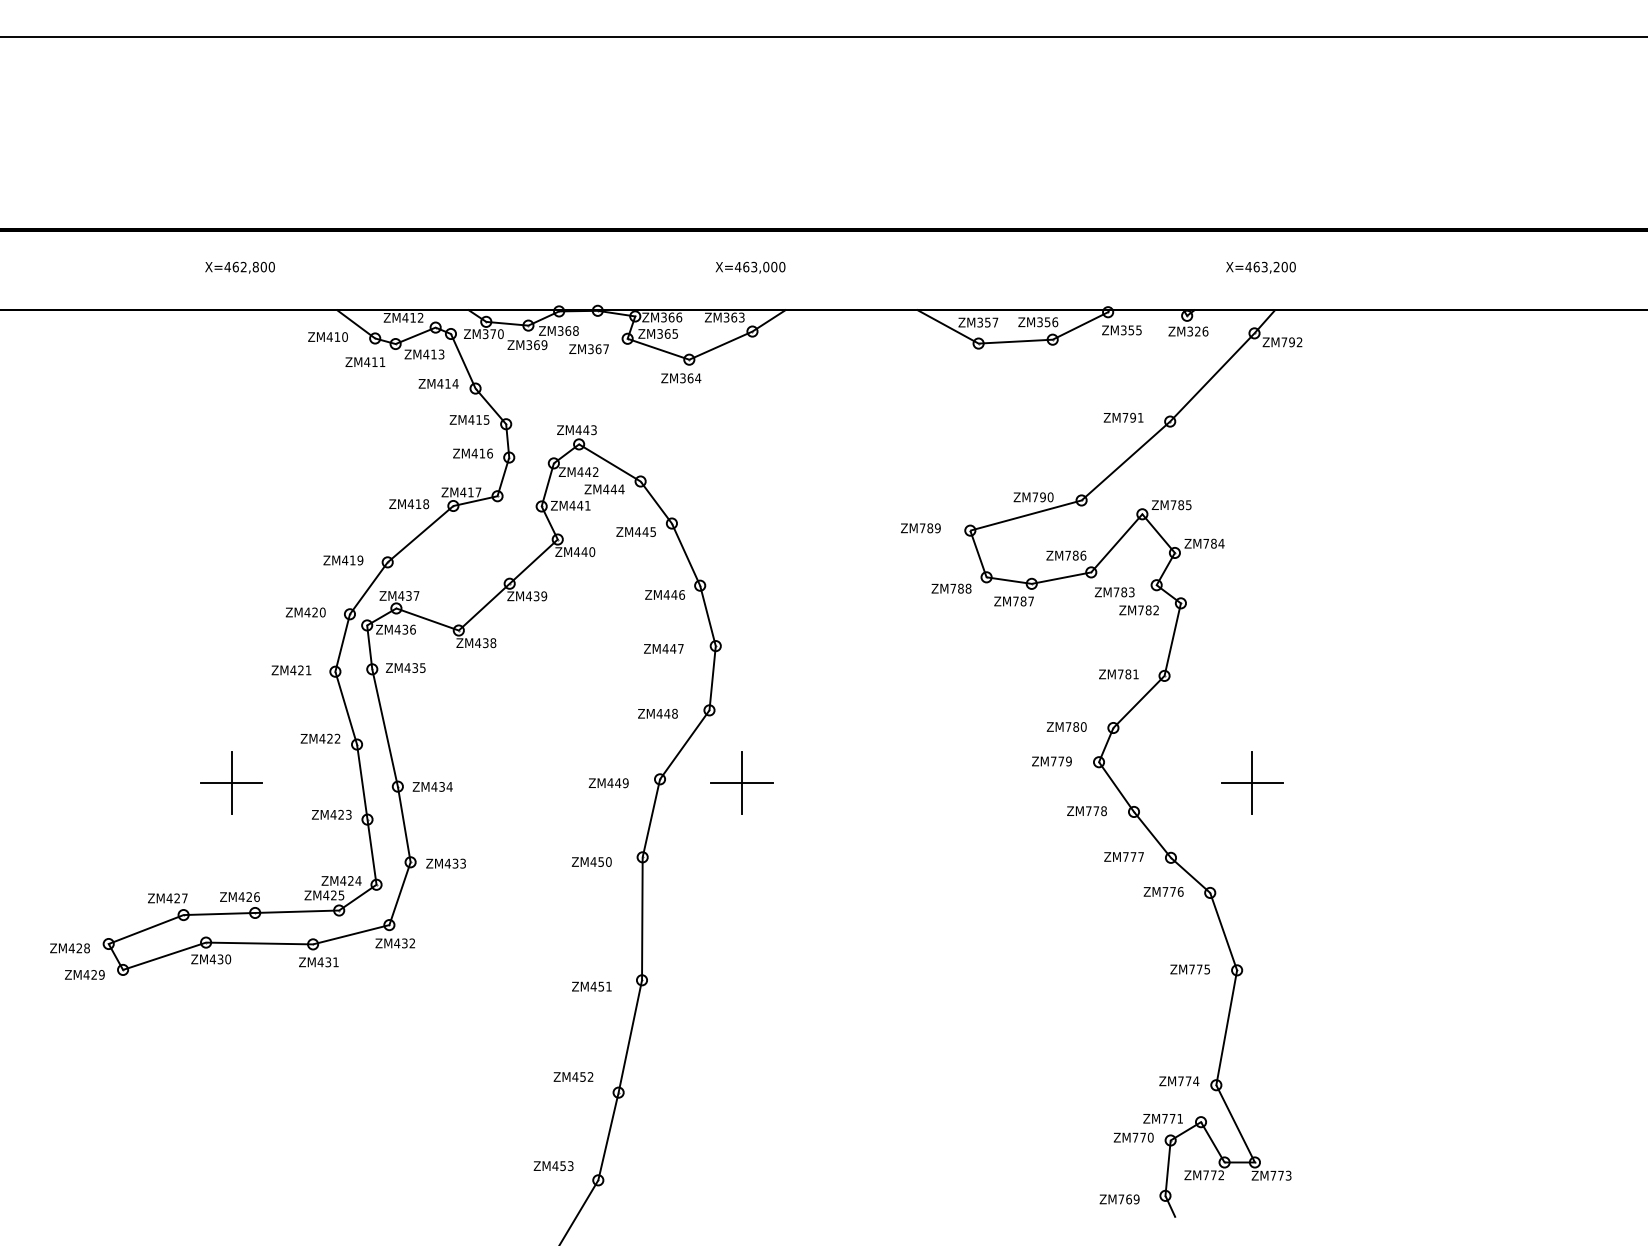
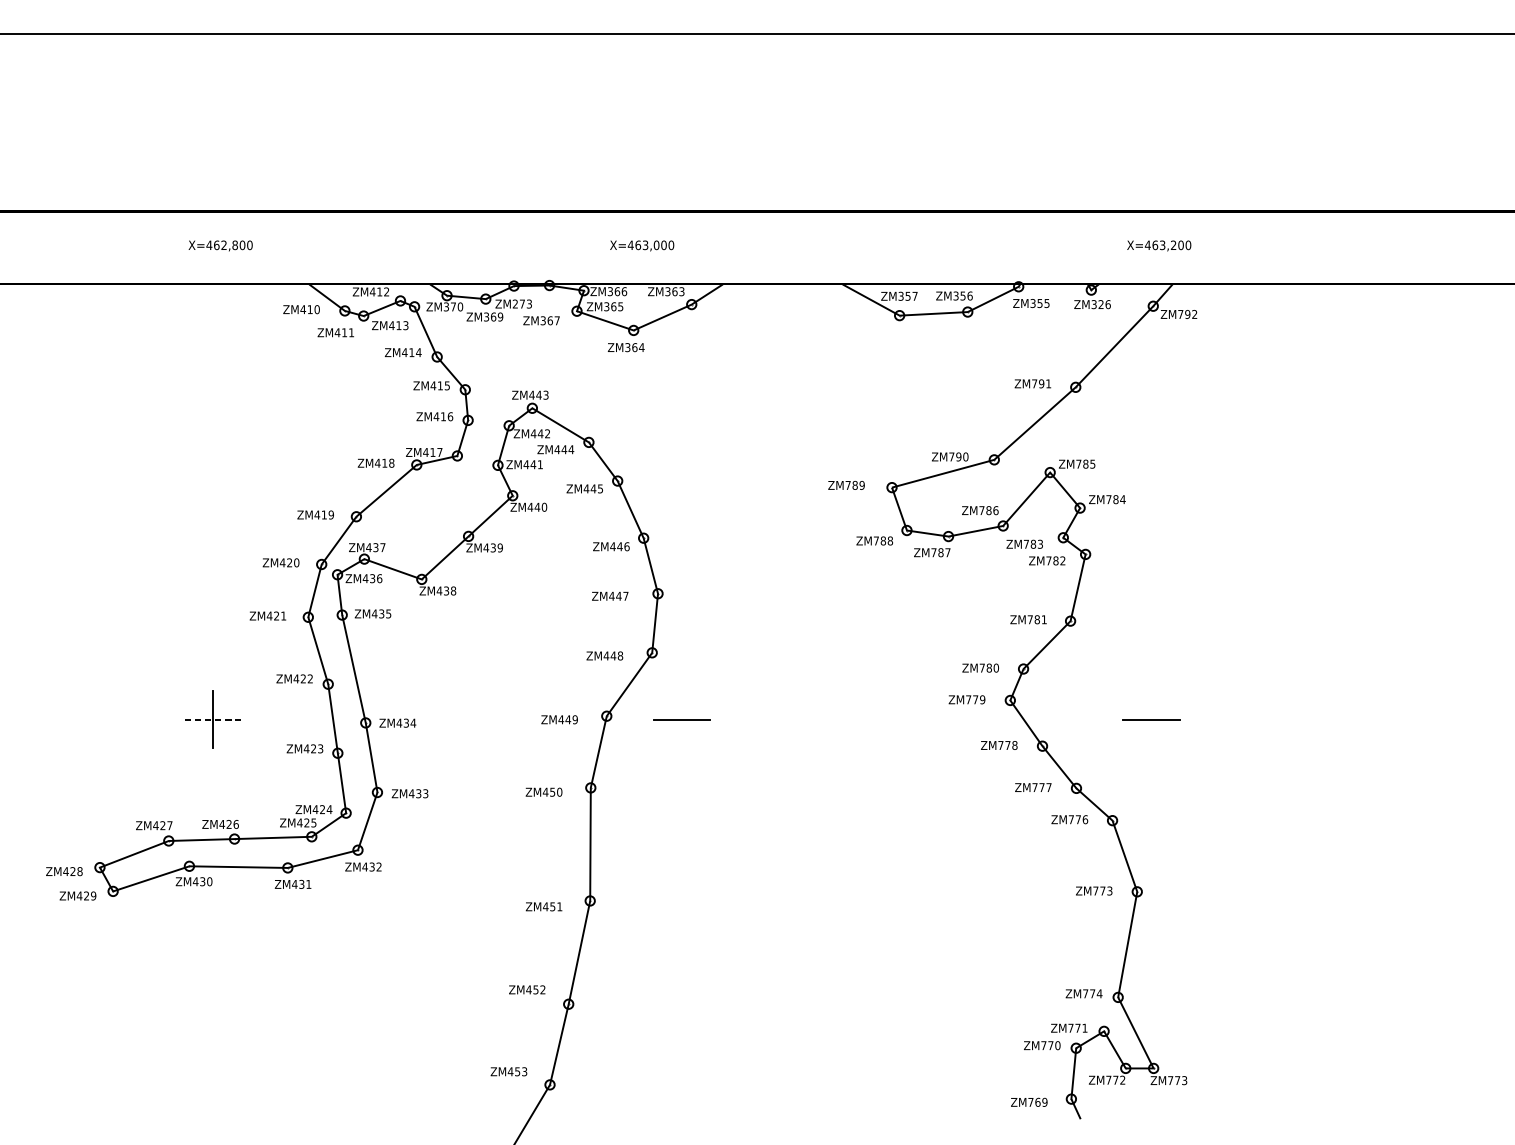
text: (750, 267) -> (642, 245), moved
text: (567, 330) -> (521, 303), ZM368 -> ZM273
line: (741, 782) -> (681, 719), removed
line: (1252, 782) -> (1151, 719), removed
line: (231, 783) -> (212, 720), solid -> dashed
text: (1206, 968) -> (1109, 890), ZM775 -> ZM773

